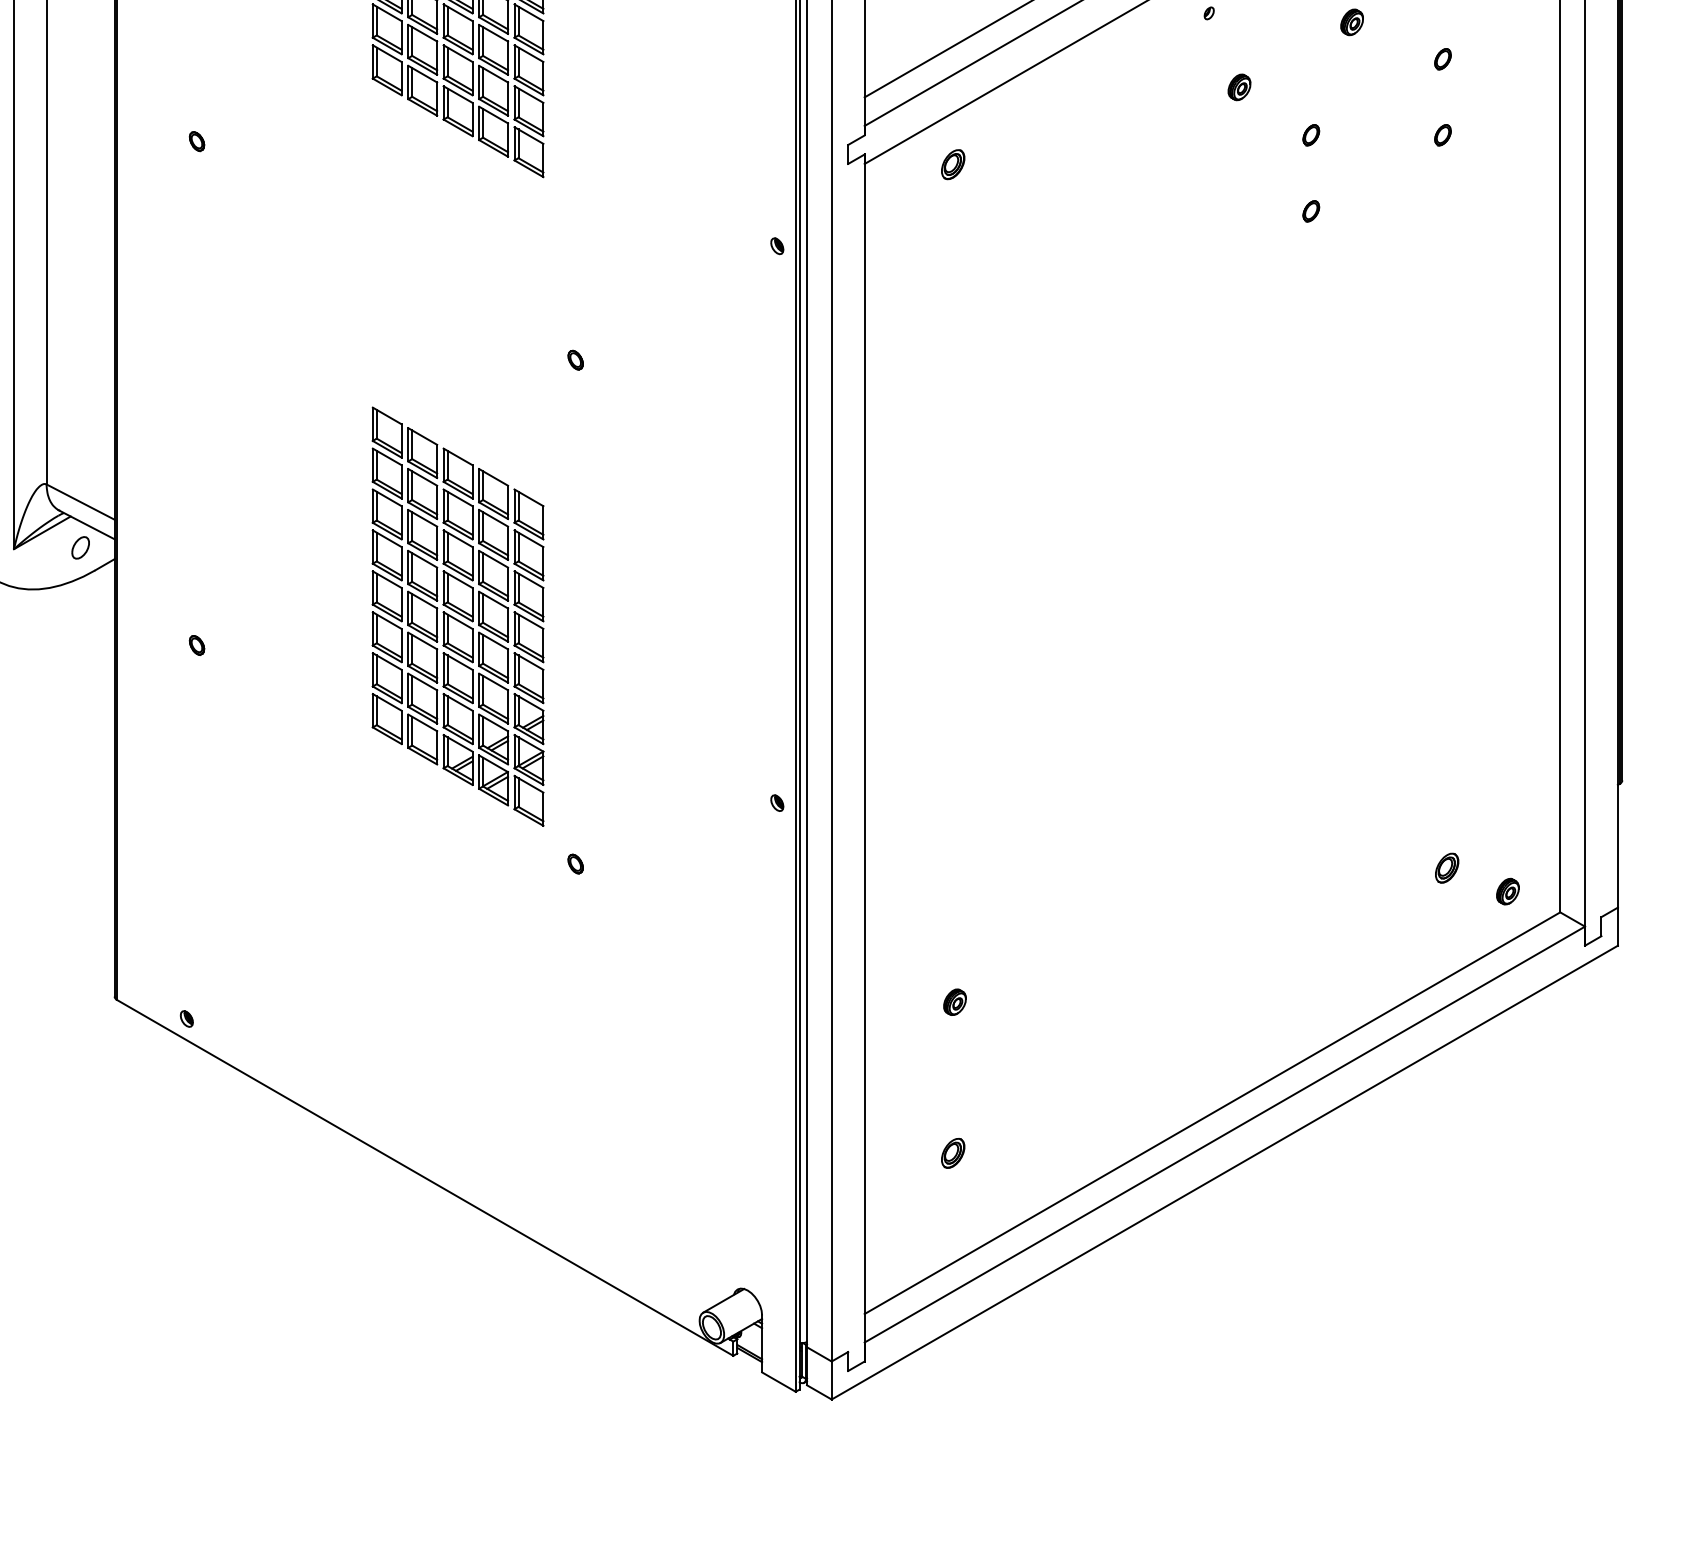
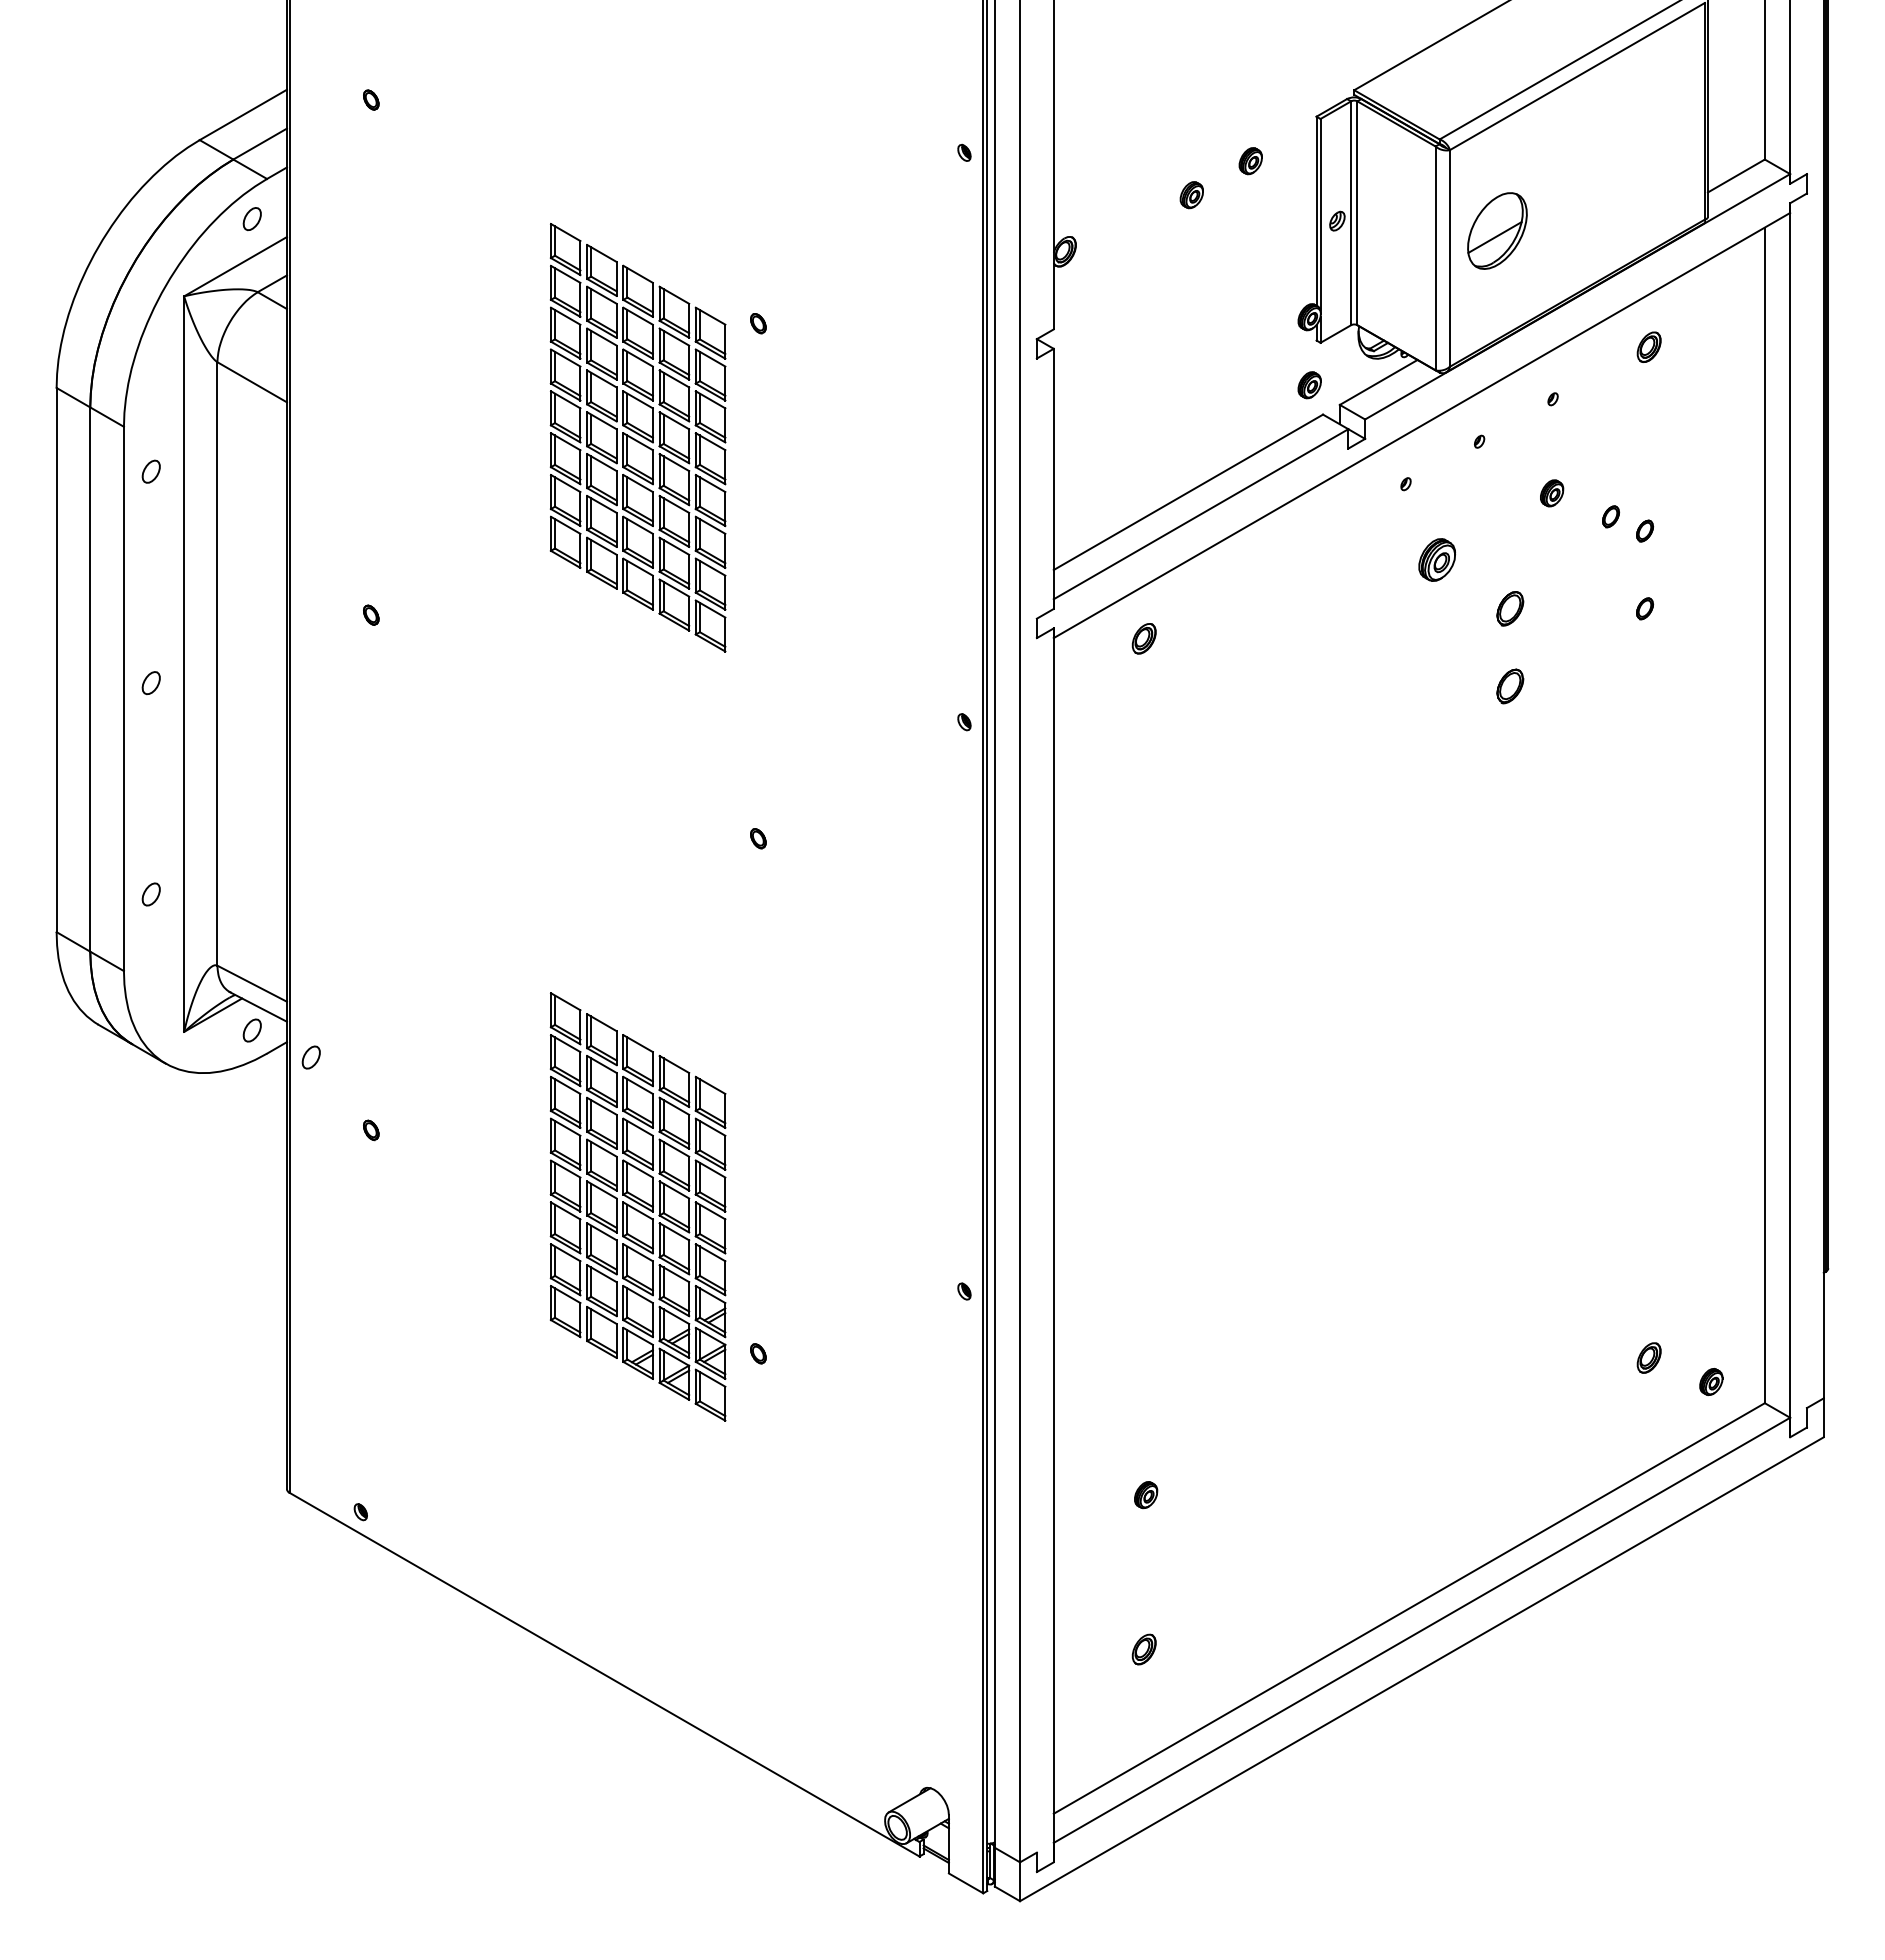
part: (1410, 45) -> (1611, 516), added
part: (1239, 87) -> (1436, 559), size x1.6
part: (1311, 135) -> (1510, 608), size x1.6
part: (1311, 211) -> (1510, 686), size x1.6
part: (137, 574) -> (310, 1057), added
part: (457, 616) -> (637, 1206), moved

